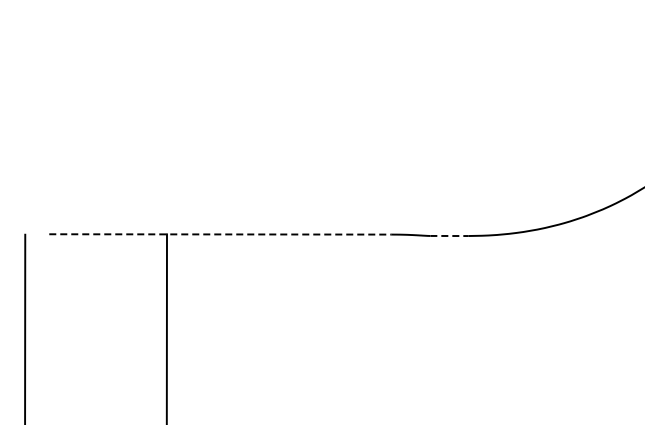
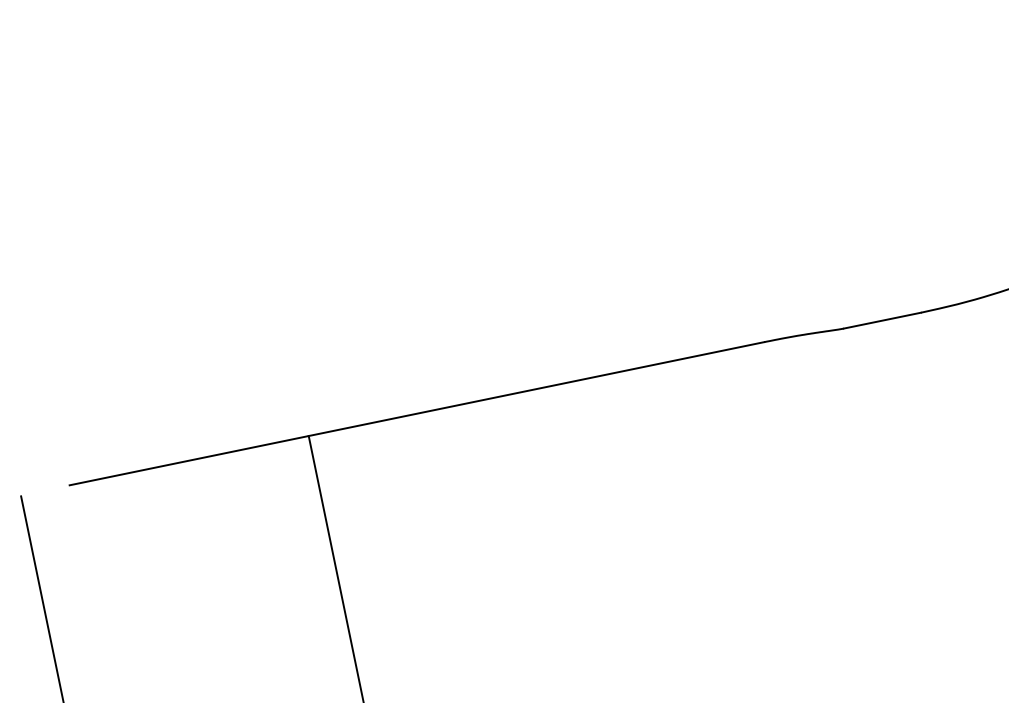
line: (220, 234) -> (417, 413), dashed -> solid
line: (449, 236) -> (883, 321), dashed -> solid

